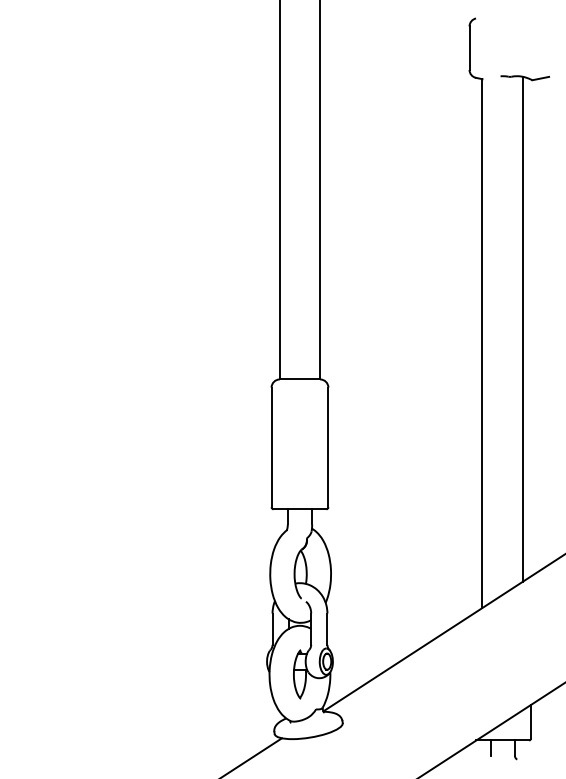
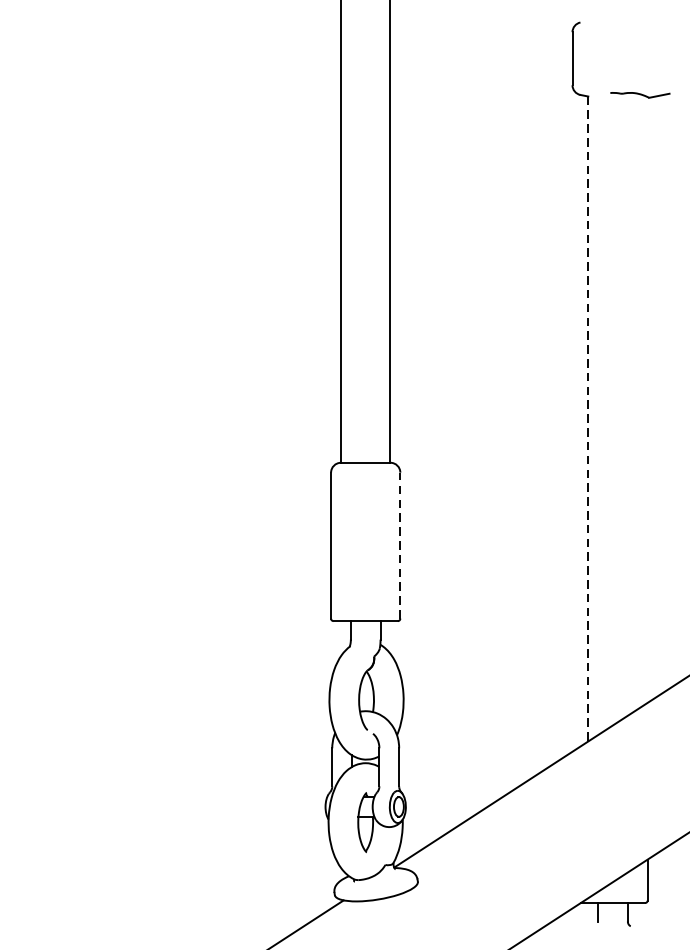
line: (523, 328) -> (638, 400), removed
line: (482, 344) -> (588, 420), solid -> dashed
line: (328, 447) -> (400, 545), solid -> dashed

